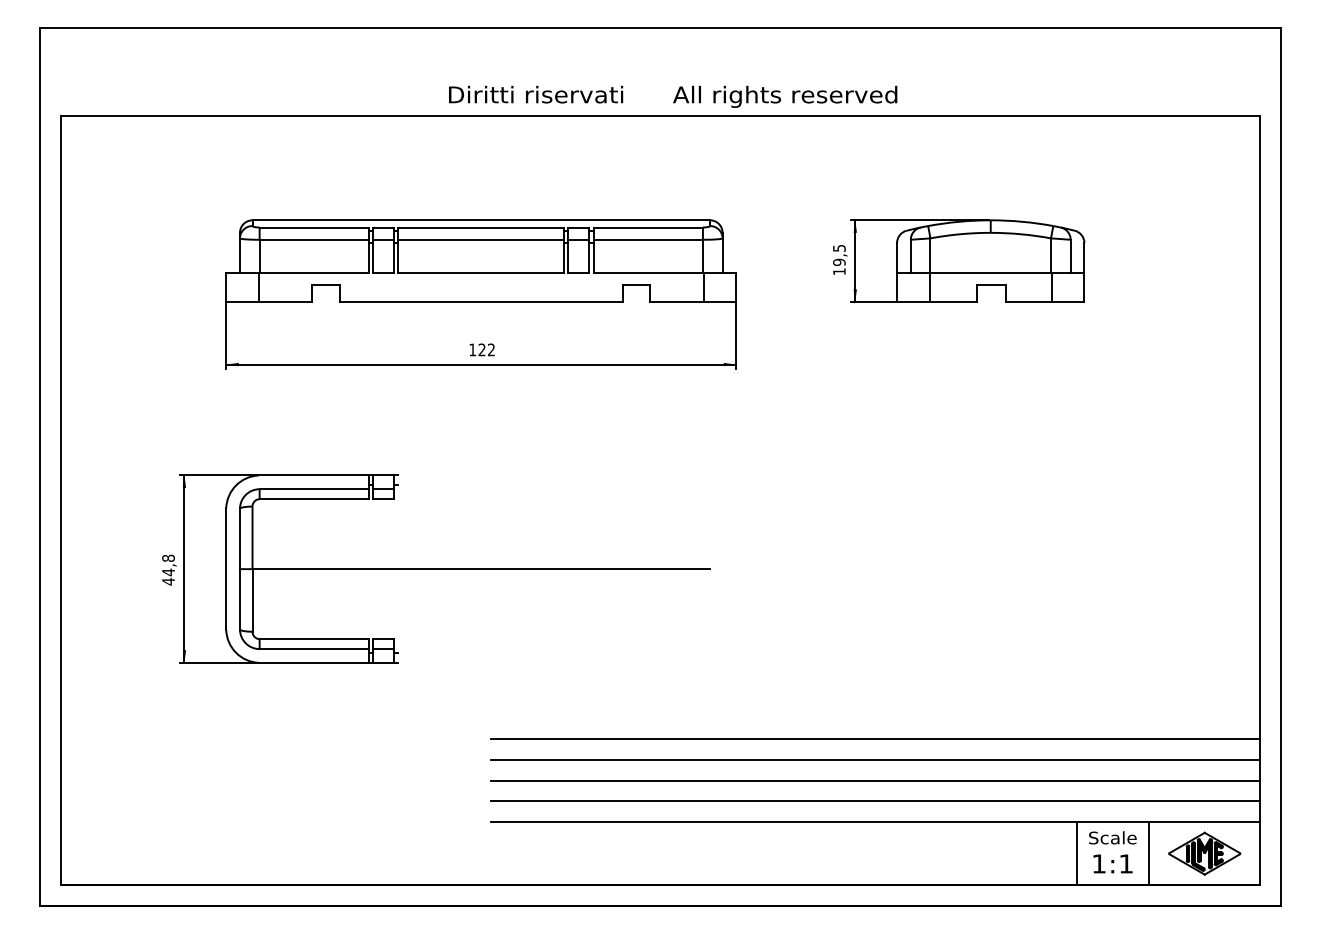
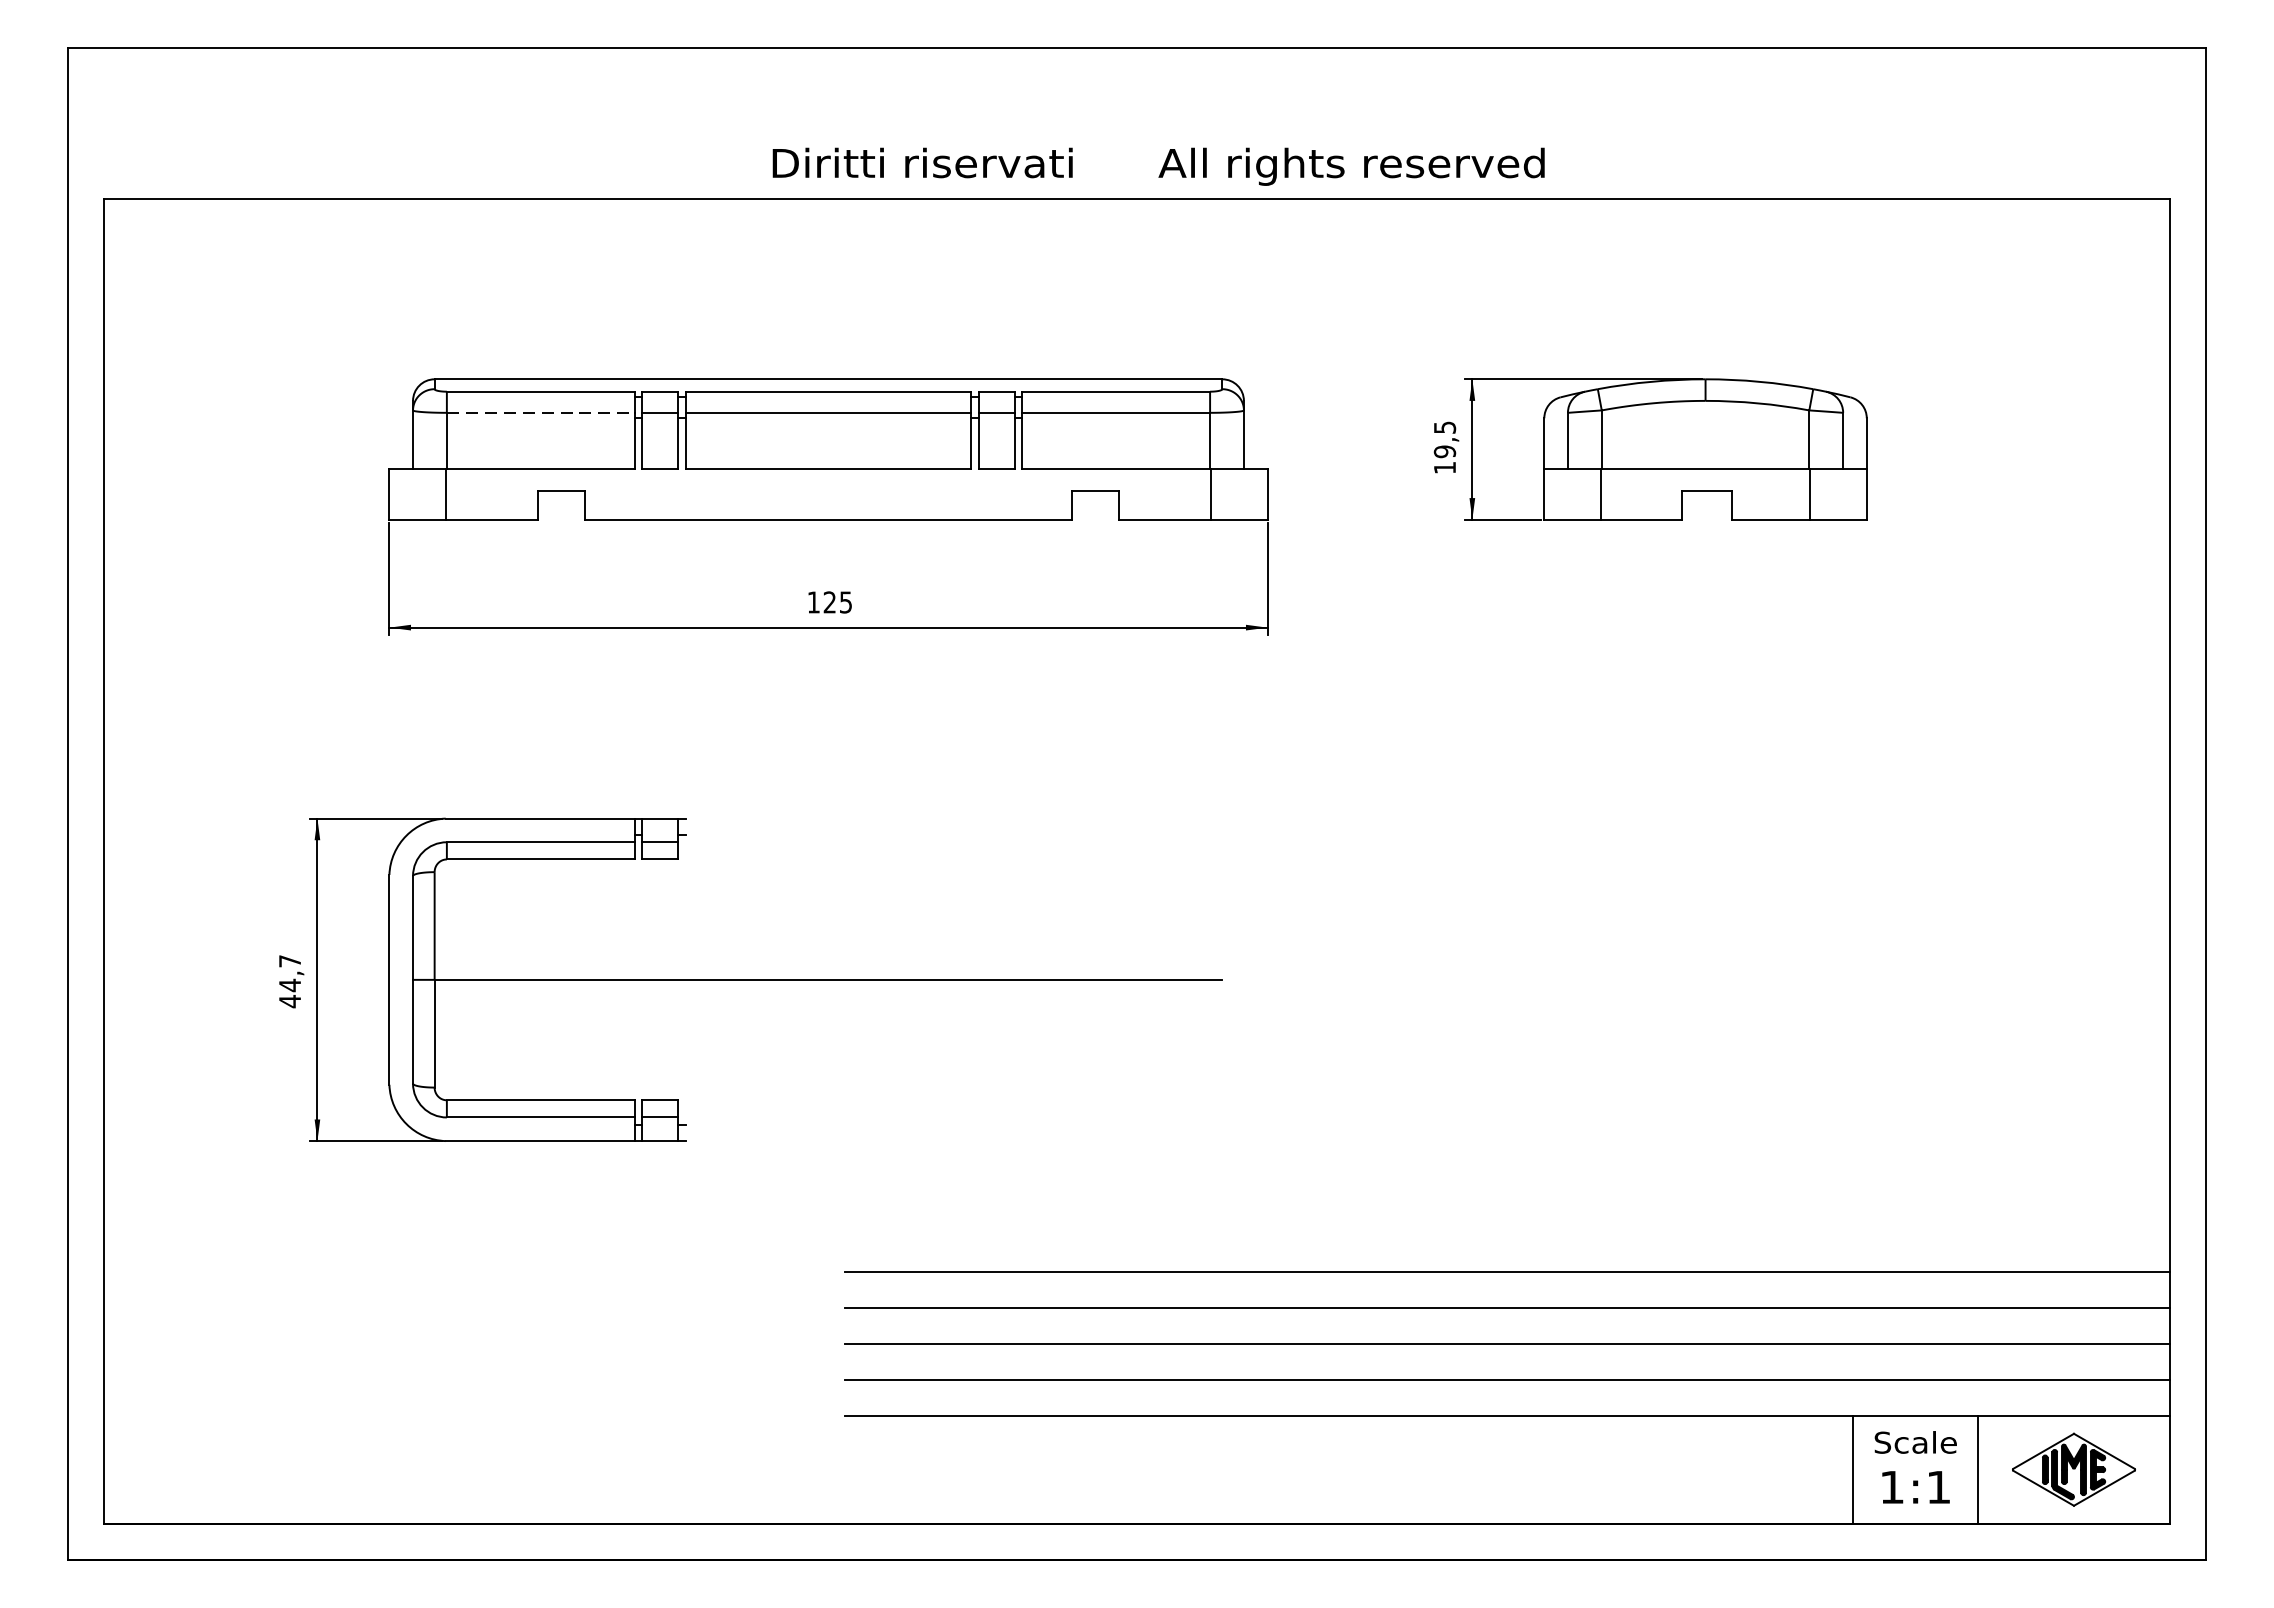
line: (314, 239) -> (541, 412), solid -> dashed
text: (491, 349) -> (846, 601), 122 -> 125
text: (168, 557) -> (289, 959), 44,8 -> 44,7

